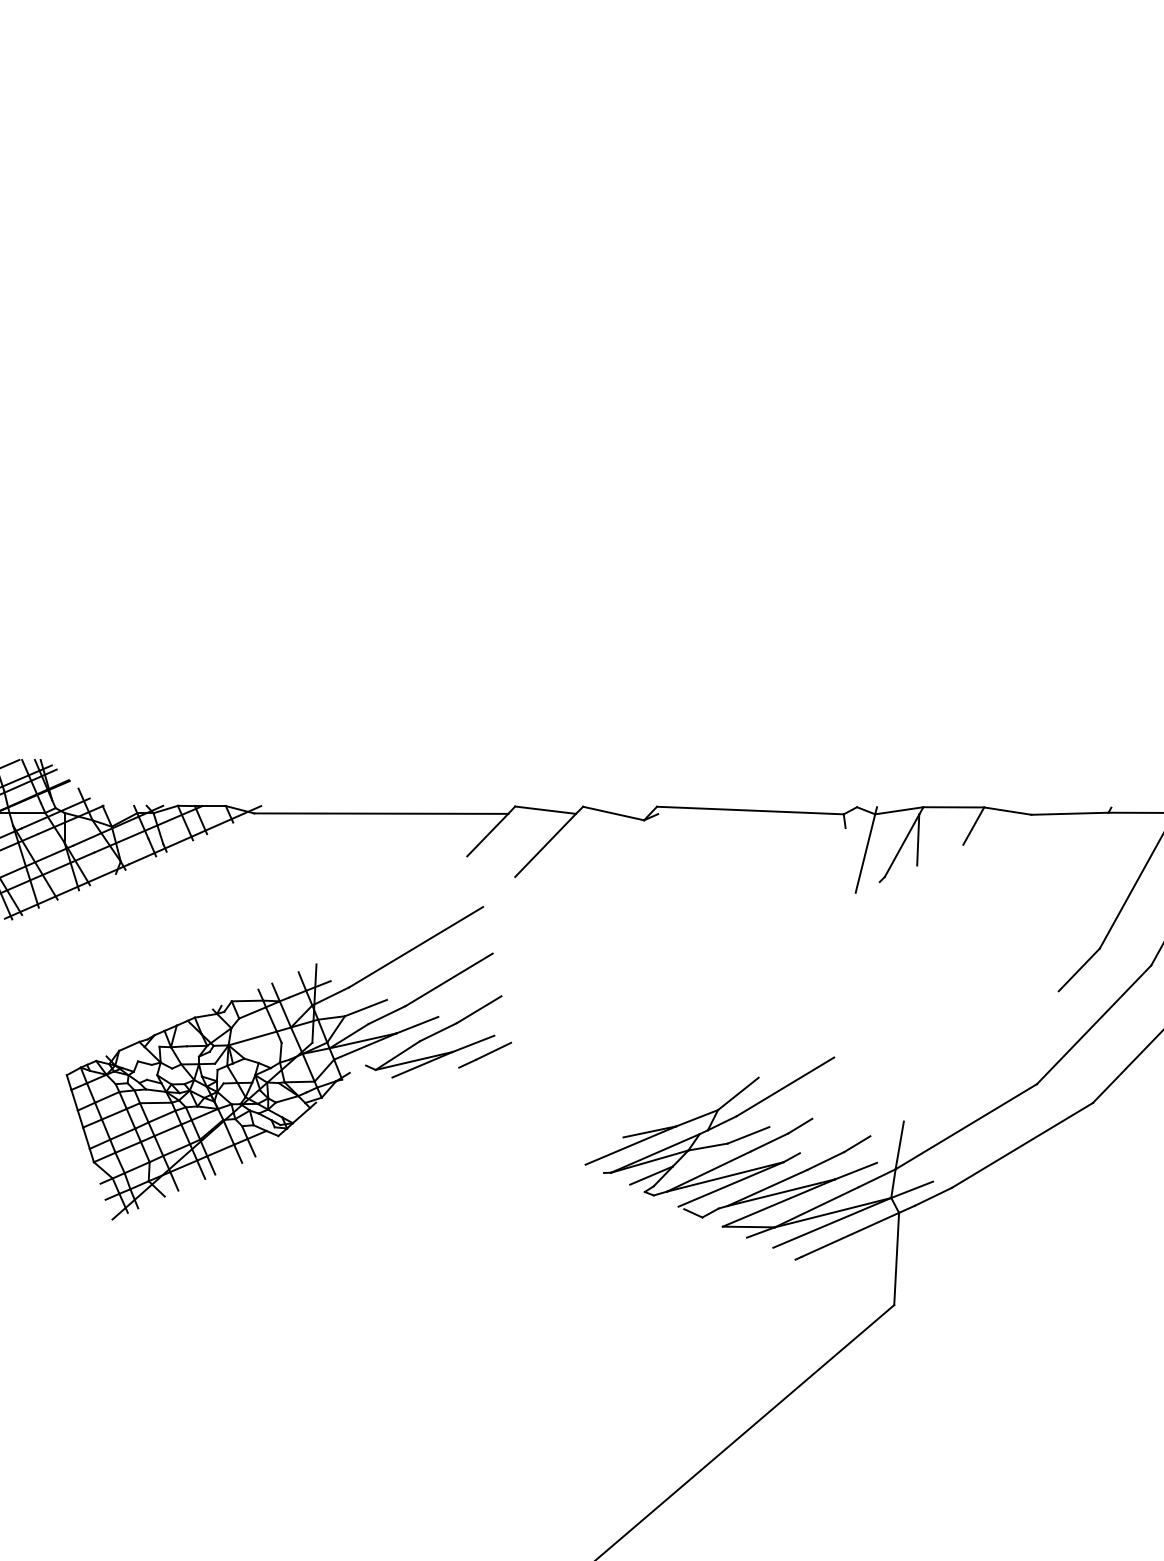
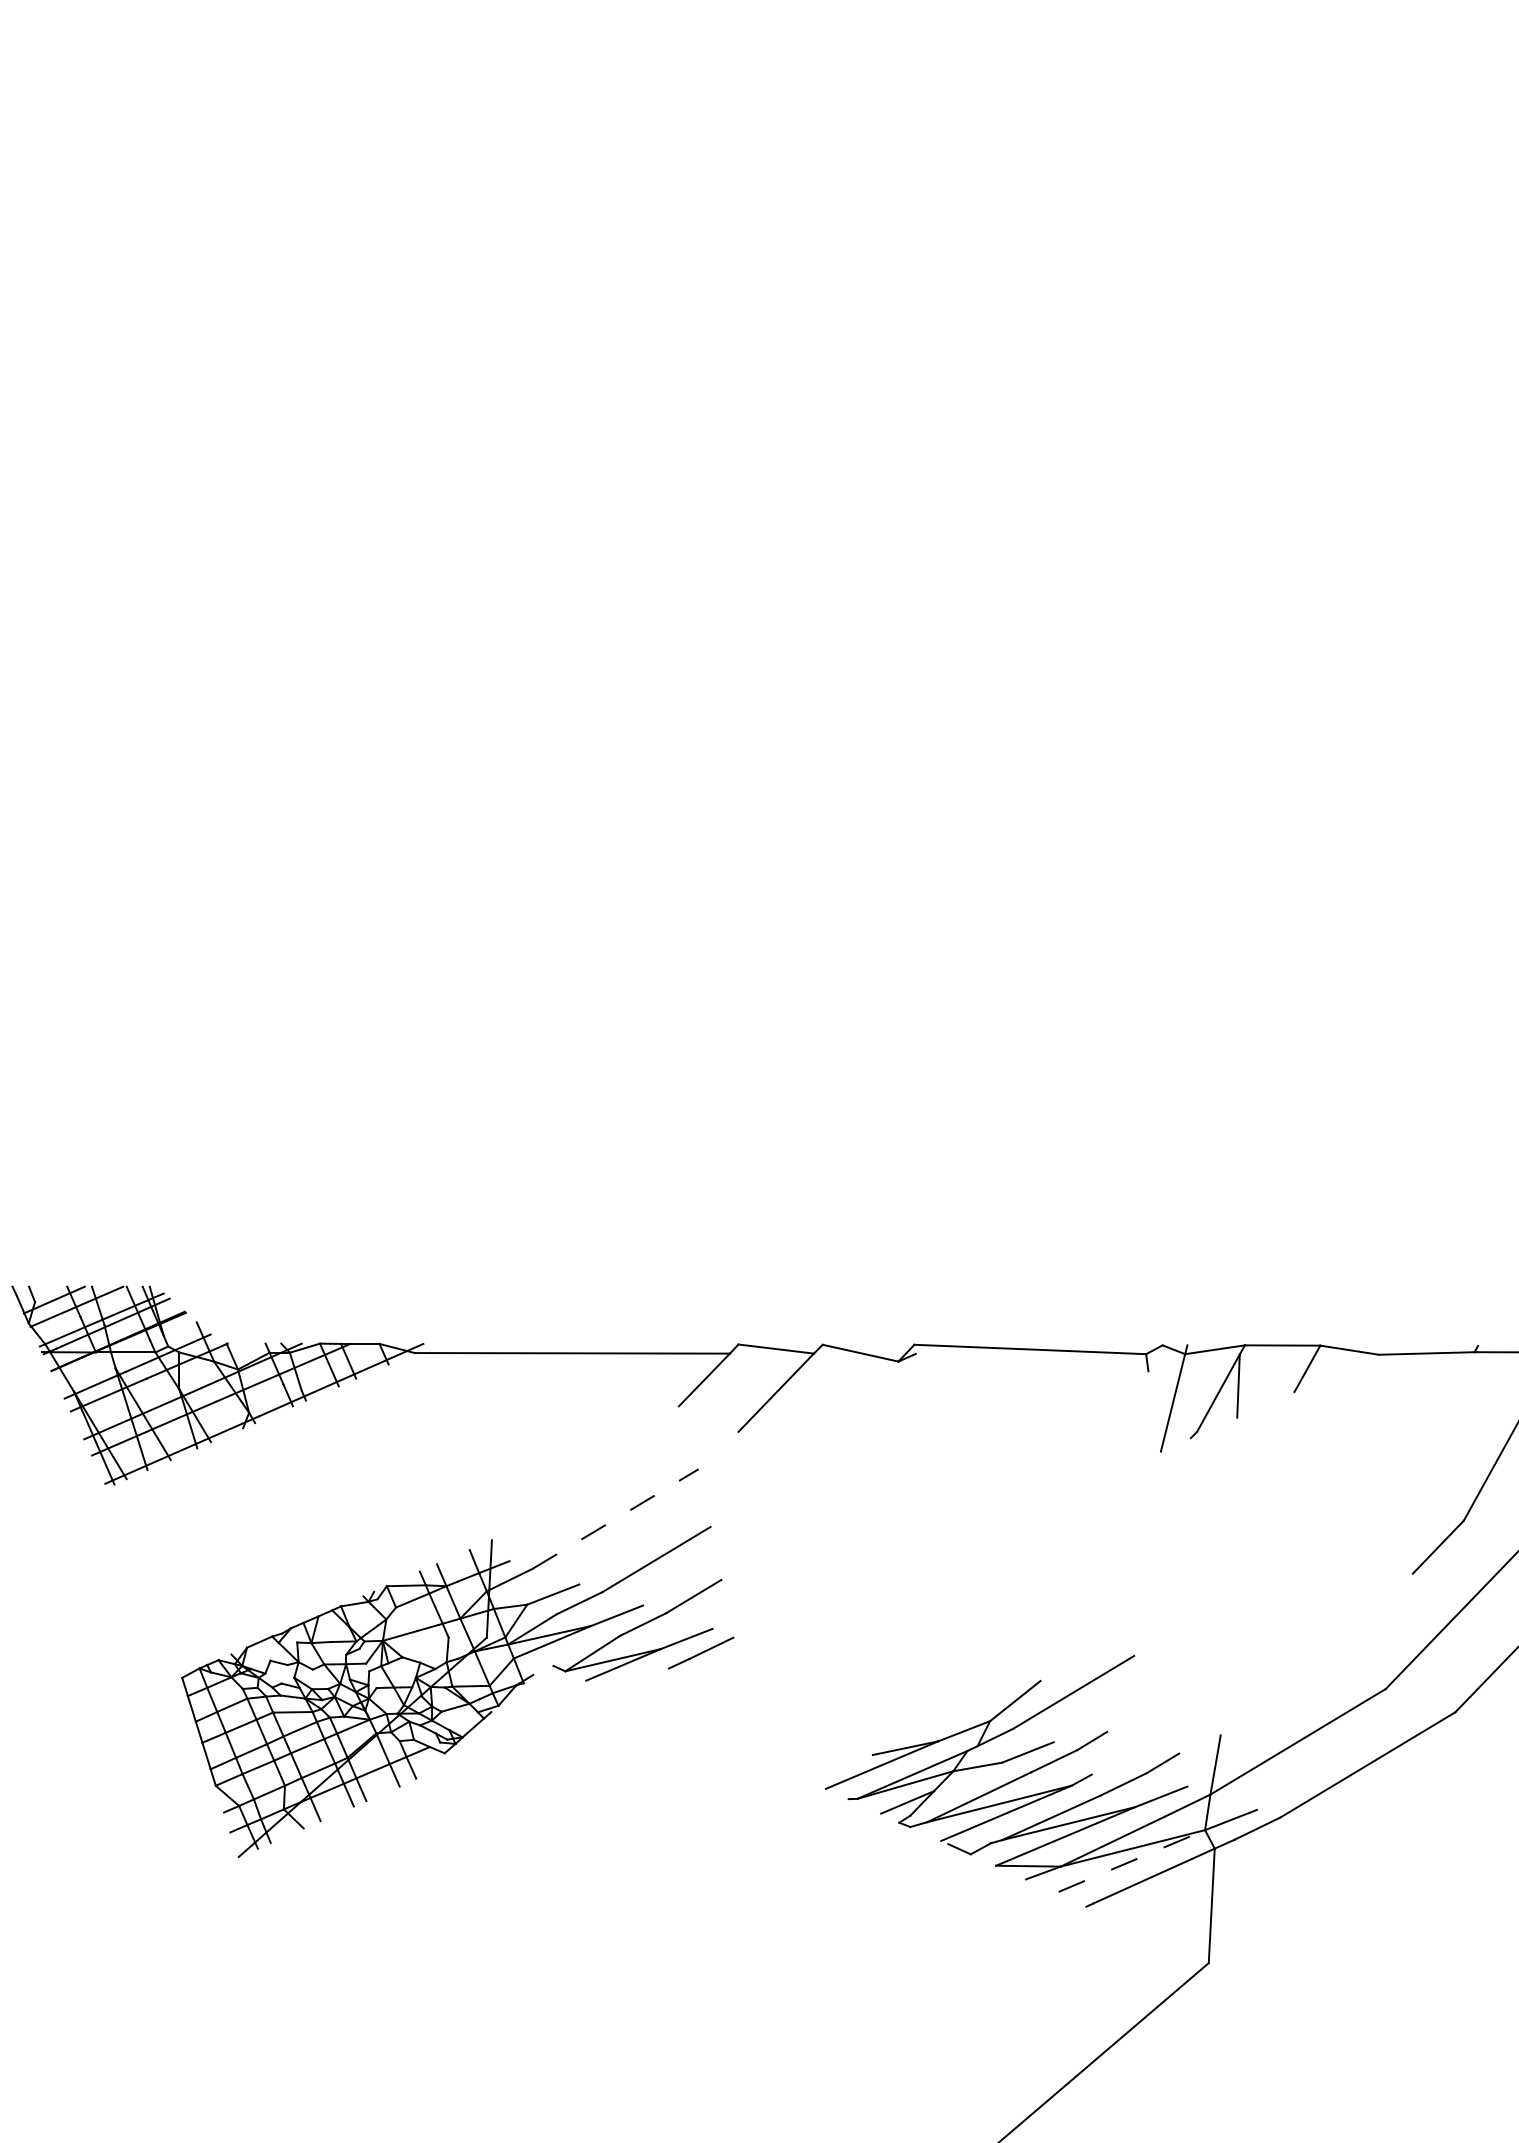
line: (416, 947) -> (615, 1519), solid -> dashed
line: (832, 1222) -> (1132, 1860), solid -> dashed

